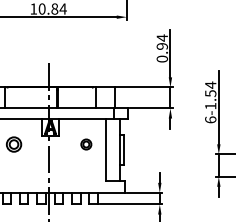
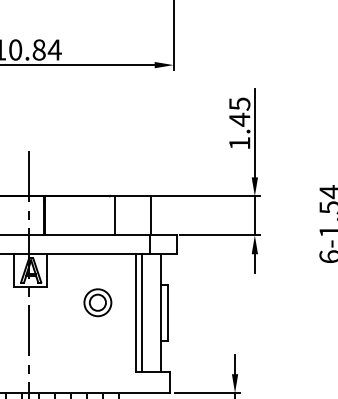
text: (161, 48) -> (238, 123), 0.94 -> 1.45
part: (86, 144) -> (98, 302), size x1.43
line: (110, 149) -> (143, 311), added

